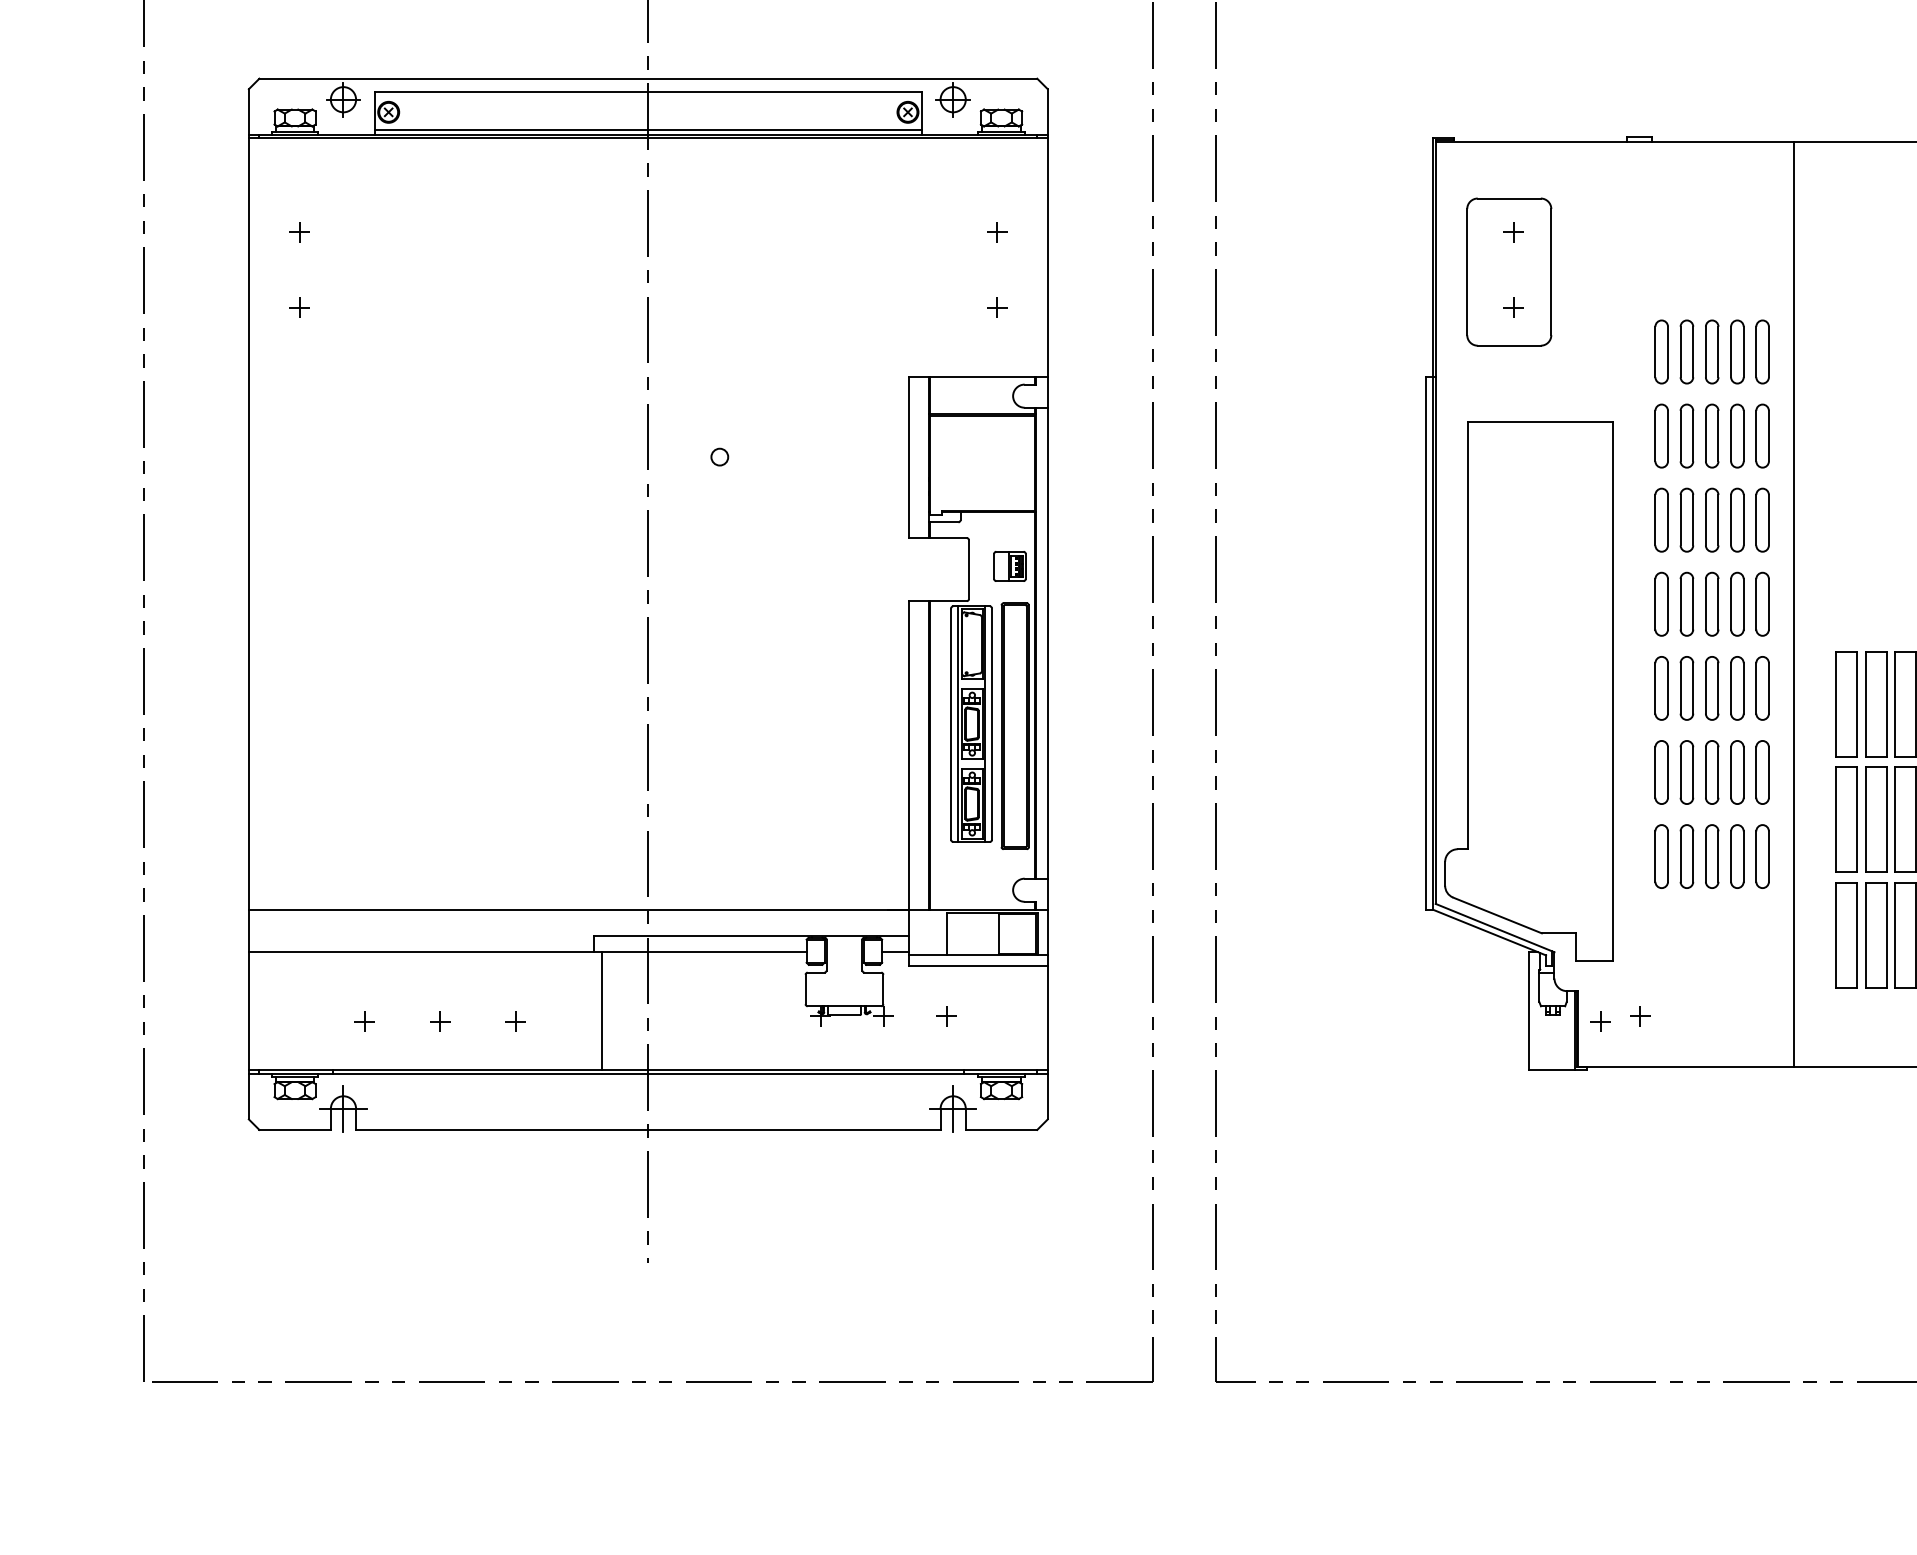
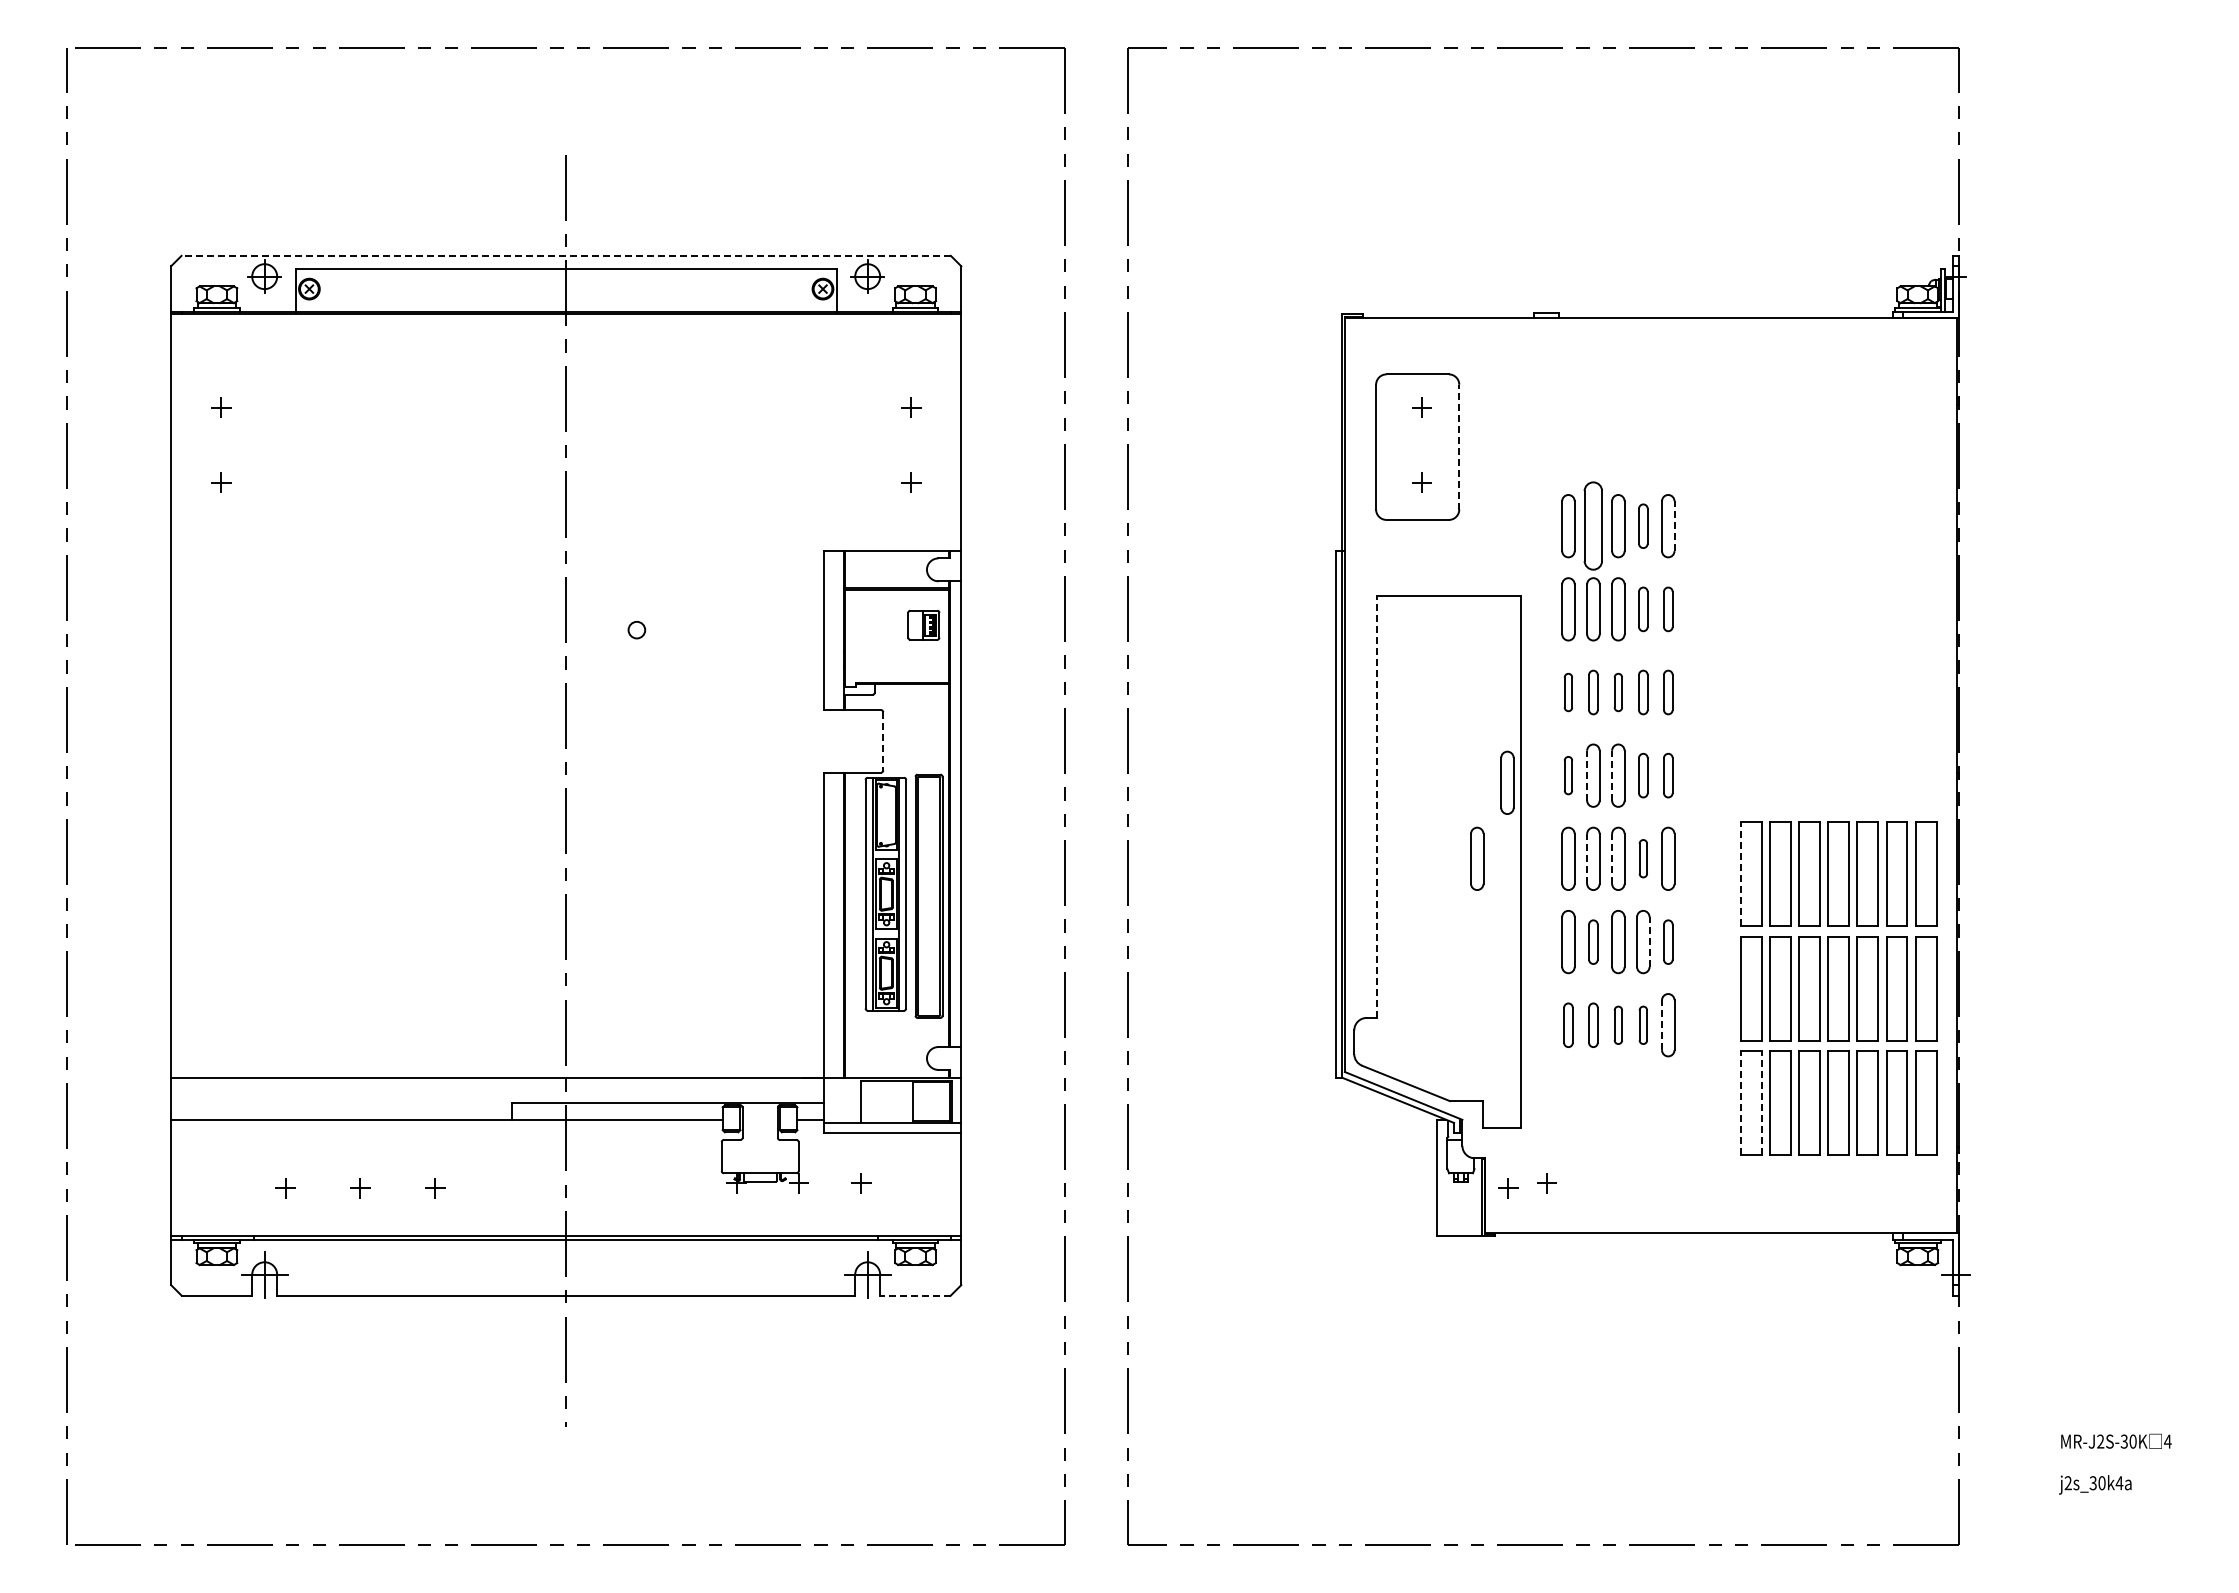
line: (648, 78) -> (566, 255), solid -> dashed
line: (647, 129) -> (565, 306), removed
line: (1551, 271) -> (1459, 446), solid -> dashed
part: (1687, 352) -> (1593, 526), size x1.4
part: (1737, 352) -> (1643, 526), size x0.7
line: (1768, 352) -> (1674, 526), solid -> dashed
part: (1737, 436) -> (1643, 609), size x0.7
part: (1762, 436) -> (1668, 609), size x0.7
part: (1661, 520) -> (1568, 692), size x0.6
part: (1687, 520) -> (1593, 692), size x0.7
part: (1712, 520) -> (1618, 692), size x0.6
part: (1737, 520) -> (1643, 692), size x0.7
part: (1762, 520) -> (1668, 692), size x0.7
part: (1009, 565) -> (923, 624), moved
line: (969, 569) -> (883, 741), solid -> dashed
part: (1661, 604) -> (1568, 775), size x0.6
line: (1680, 604) -> (1587, 775), solid -> dashed
line: (1706, 604) -> (1612, 775), solid -> dashed
part: (1737, 604) -> (1643, 775), size x0.7
part: (1762, 604) -> (1668, 775), size x0.7
line: (1794, 604) -> (1699, 775), removed
part: (1600, 611) -> (1507, 782), added
line: (1468, 635) -> (1377, 806), solid -> dashed
part: (1569, 688) -> (1477, 858), added
line: (1680, 688) -> (1587, 858), solid -> dashed
line: (1706, 688) -> (1612, 858), solid -> dashed
part: (1737, 688) -> (1643, 858), size x0.6
line: (1836, 704) -> (1741, 874), solid -> dashed
part: (1687, 772) -> (1593, 942), size x0.7
line: (1743, 772) -> (1649, 942), solid -> dashed
part: (1762, 772) -> (1668, 942), size x0.7
part: (1661, 856) -> (1568, 1025), size x0.7
part: (1687, 856) -> (1593, 1025), size x0.7
part: (1712, 856) -> (1618, 1025), size x0.6
part: (1737, 856) -> (1643, 1025), size x0.6
line: (1756, 856) -> (1662, 1025), solid -> dashed
line: (1836, 935) -> (1741, 1103), solid -> dashed
line: (1856, 935) -> (1761, 1103), solid -> dashed
line: (602, 1010) -> (520, 1177), removed
line: (1001, 1129) -> (915, 1295), solid -> dashed

